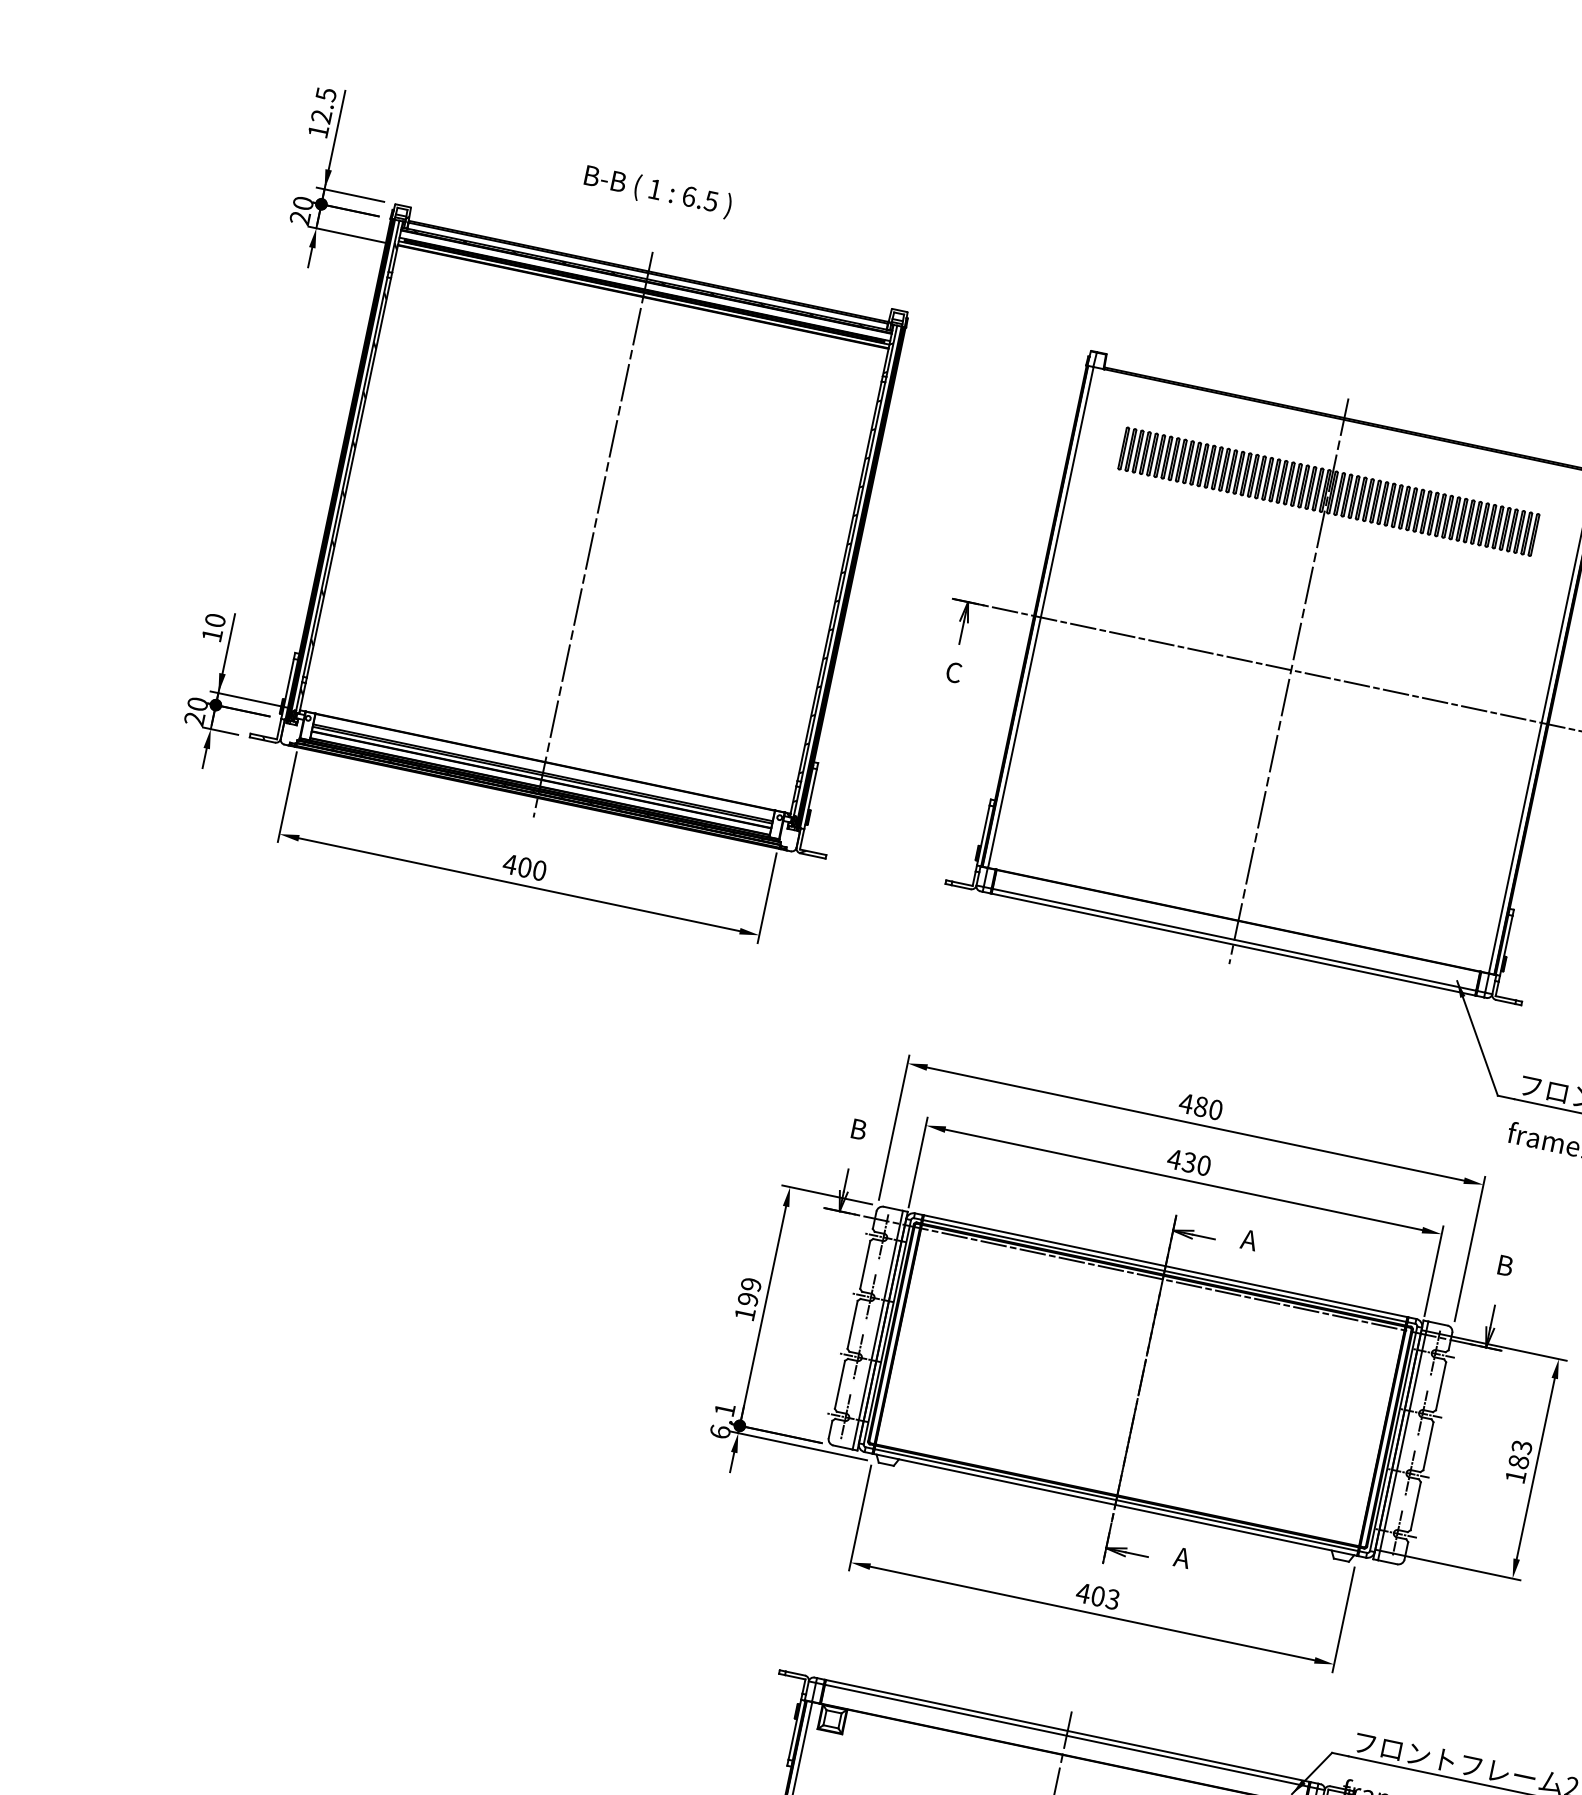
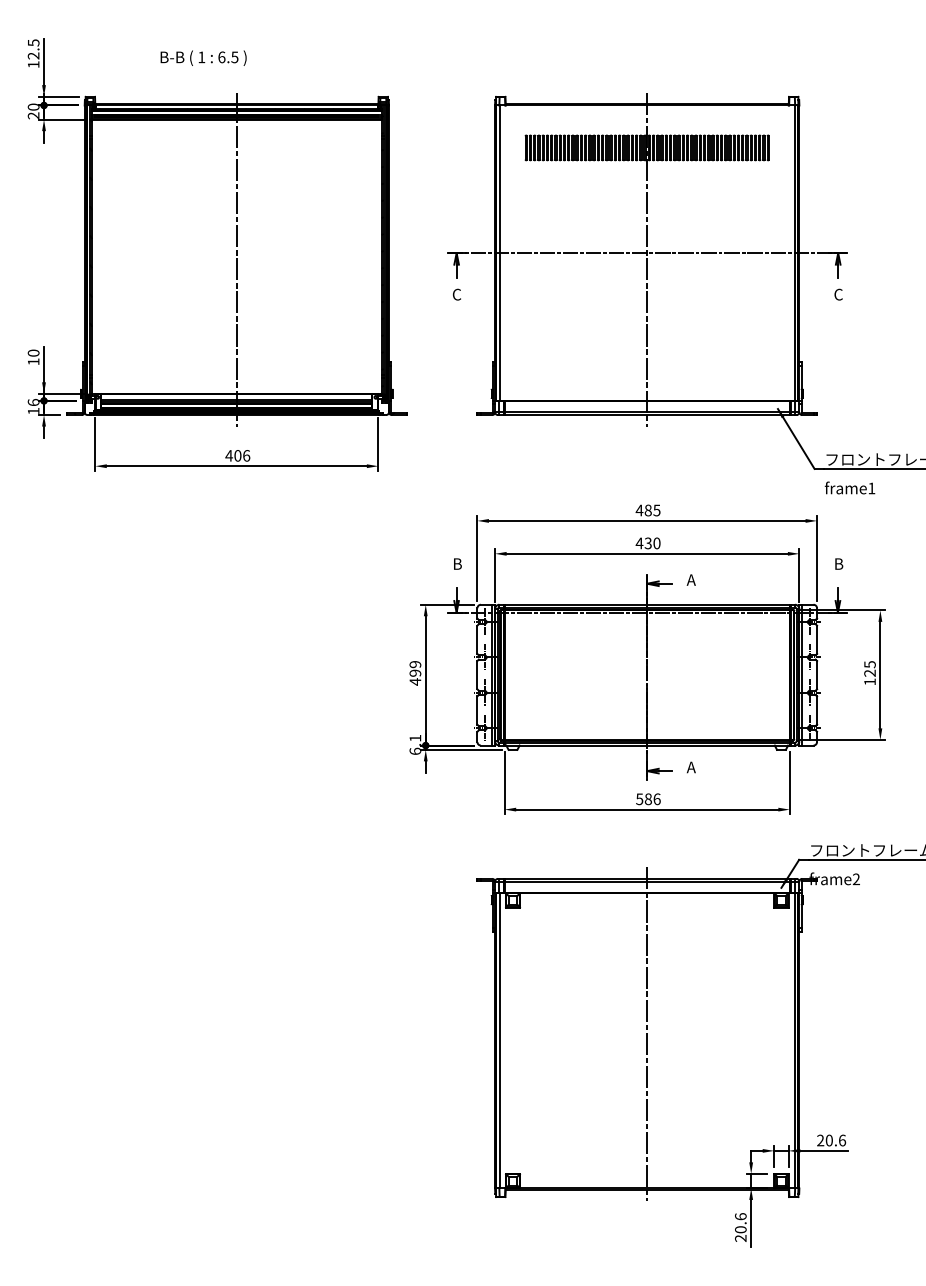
text: (658, 190) -> (203, 57), moved
text: (196, 710) -> (33, 406), 20 -> 16
text: (539, 870) -> (246, 455), 400 -> 406
text: (1215, 1109) -> (656, 510), 480 -> 485
text: (745, 1313) -> (415, 681), 199 -> 499
text: (1519, 1453) -> (869, 668), 183 -> 125
text: (1096, 1596) -> (647, 799), 403 -> 586

